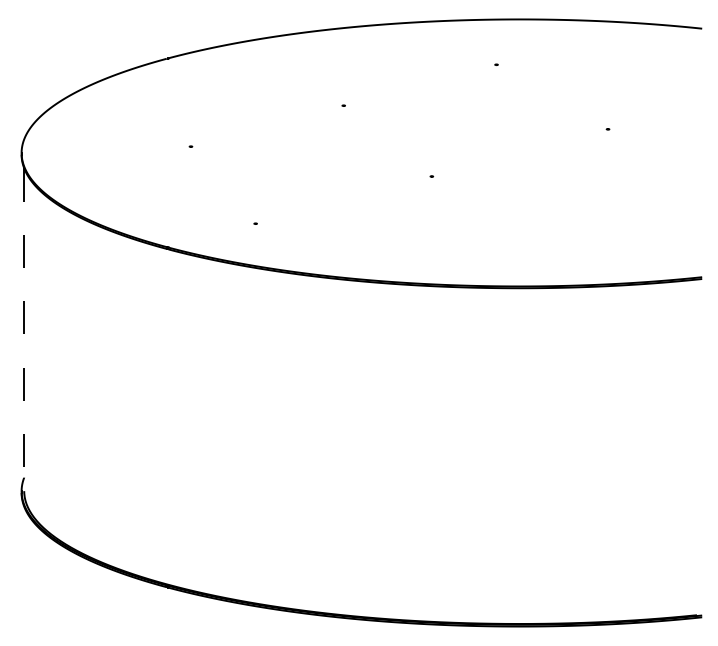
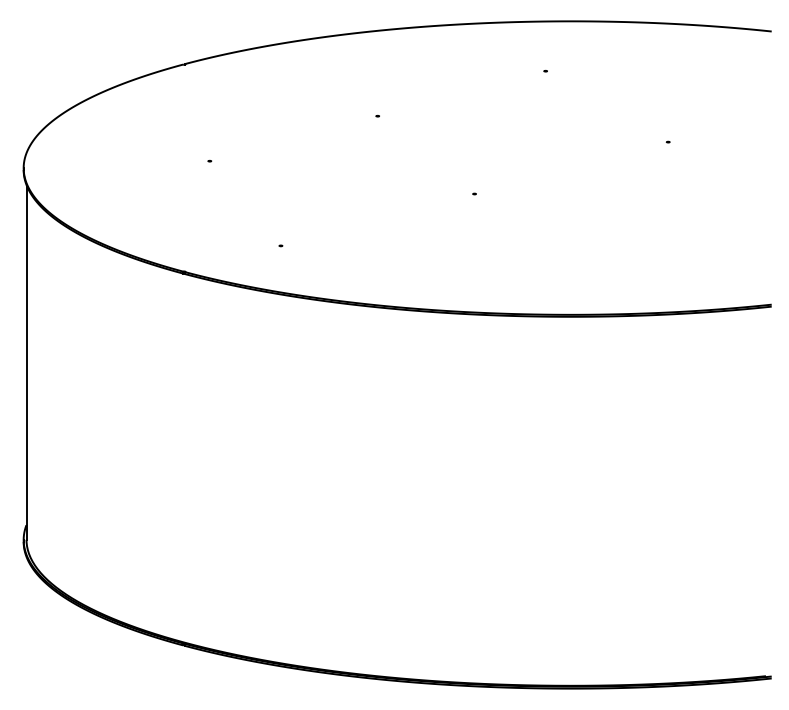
line: (24, 329) -> (26, 362), dashed -> solid

